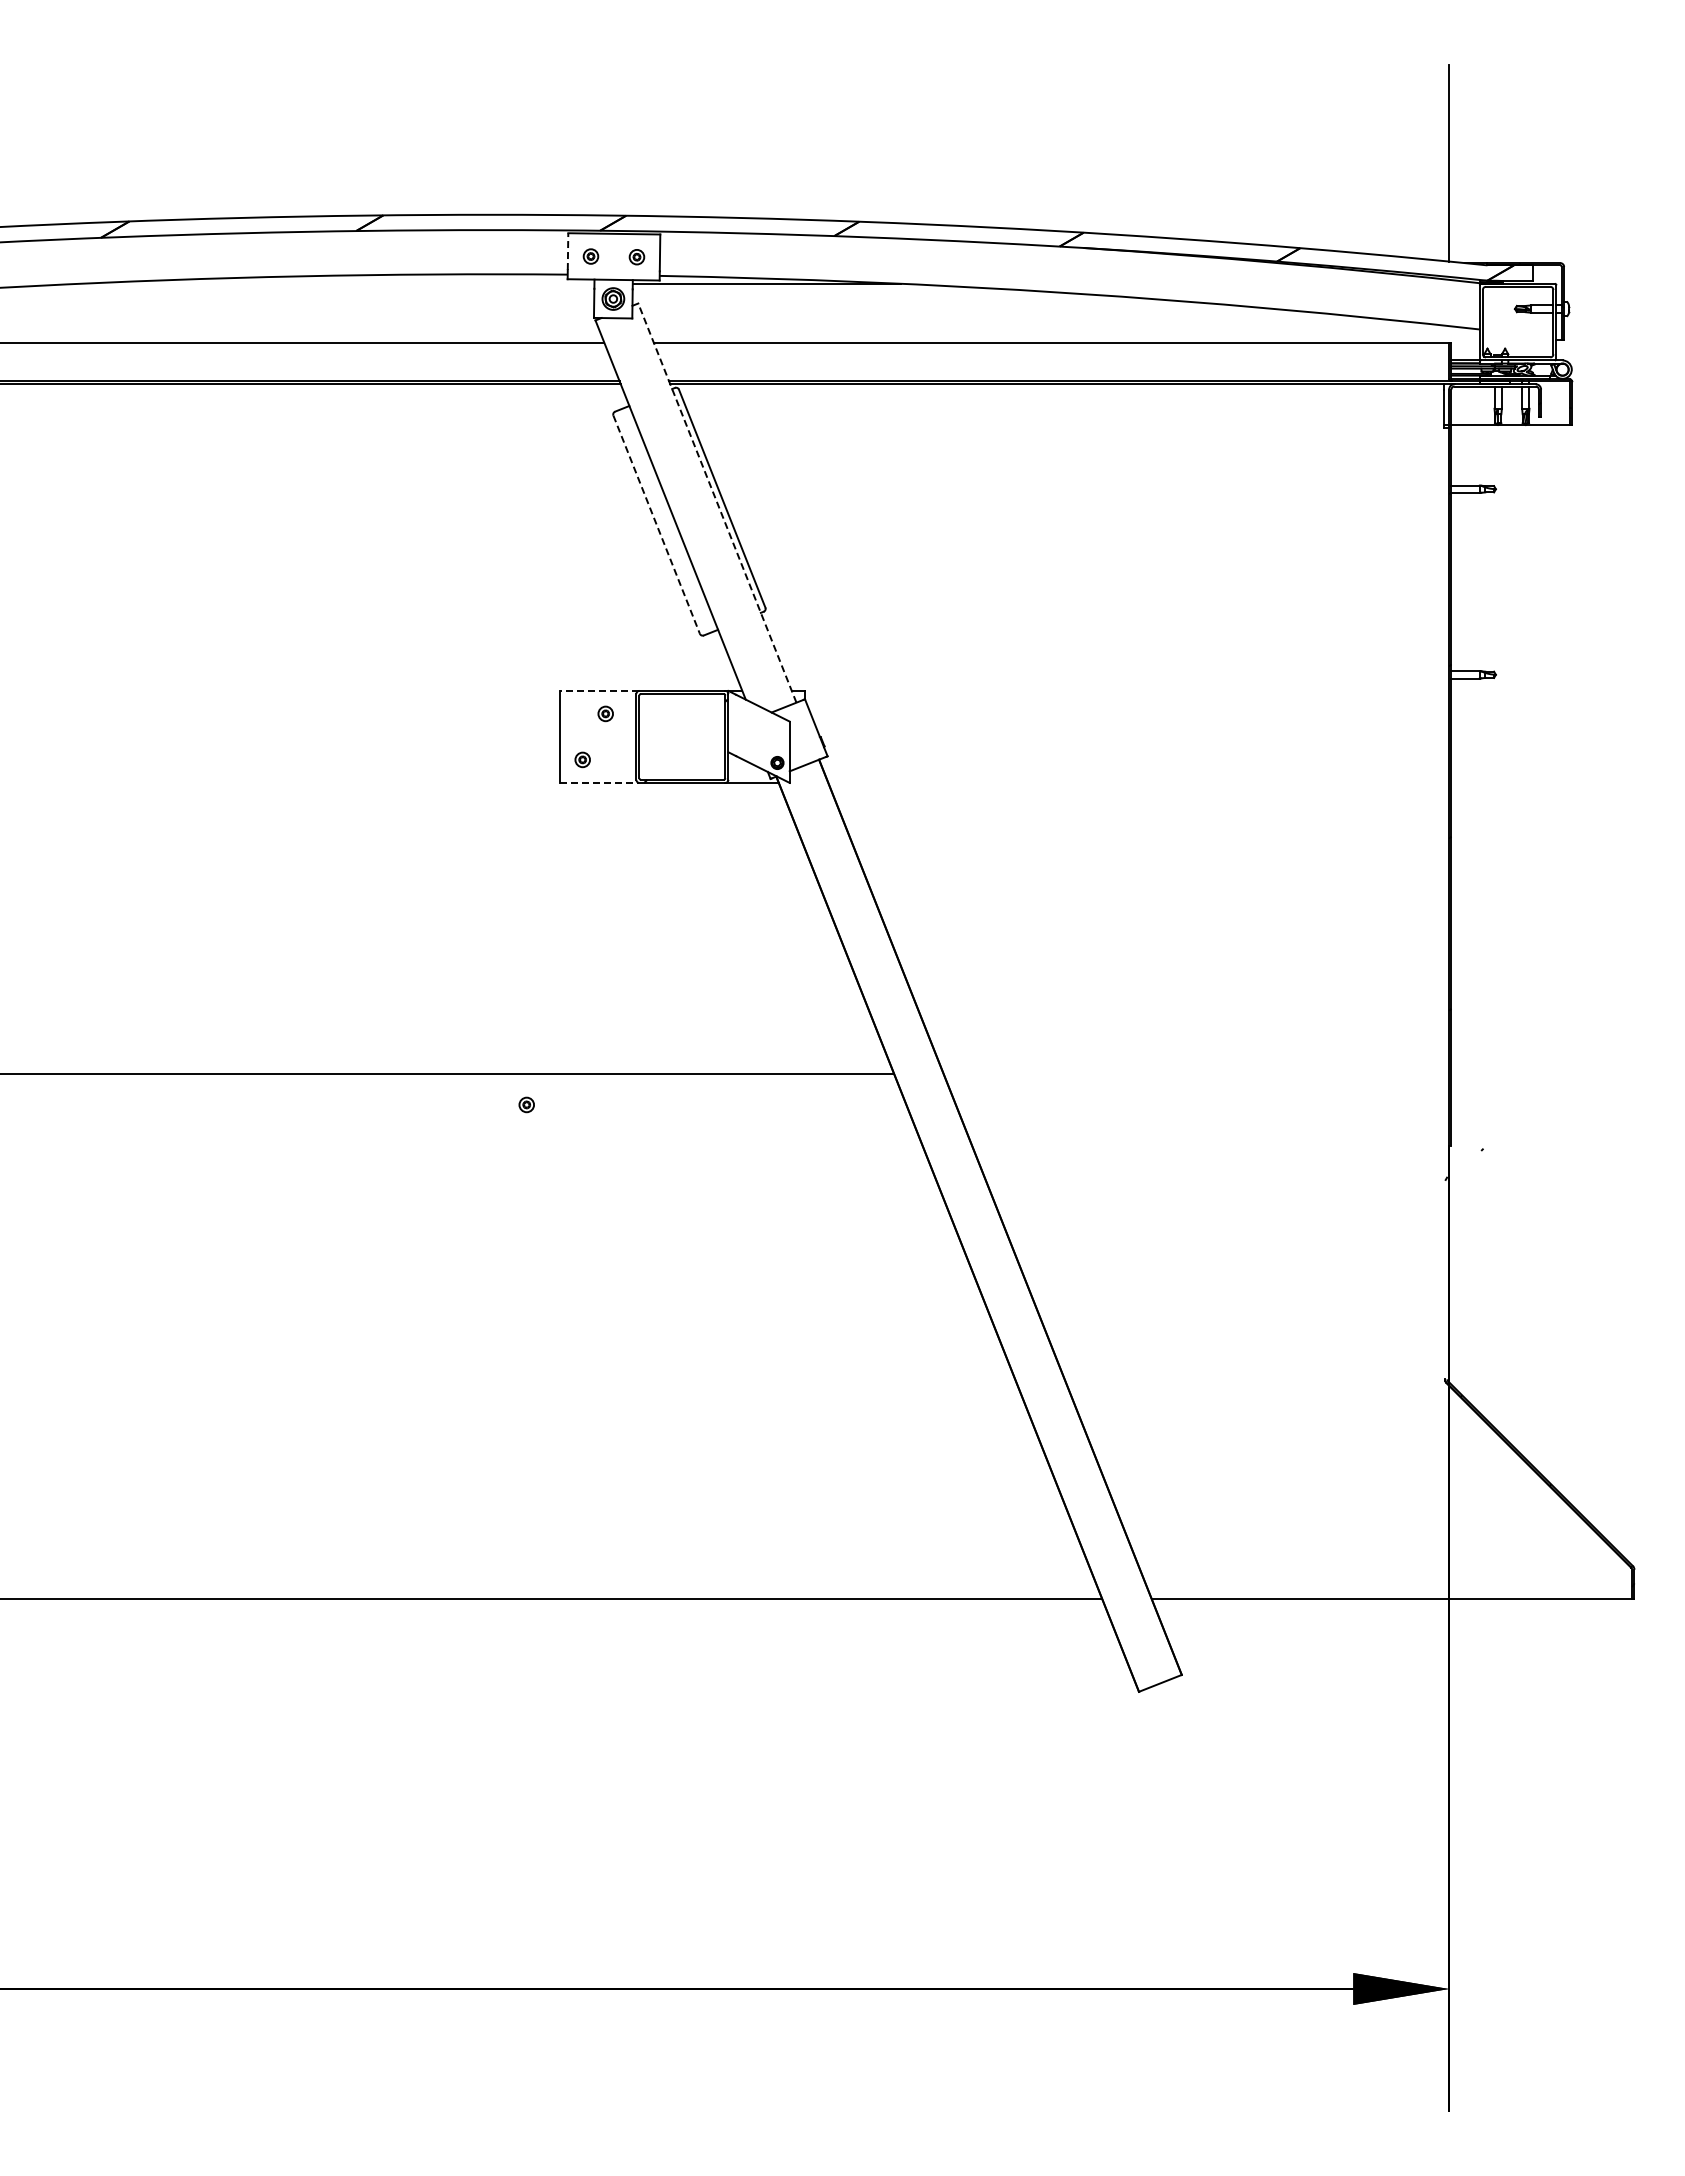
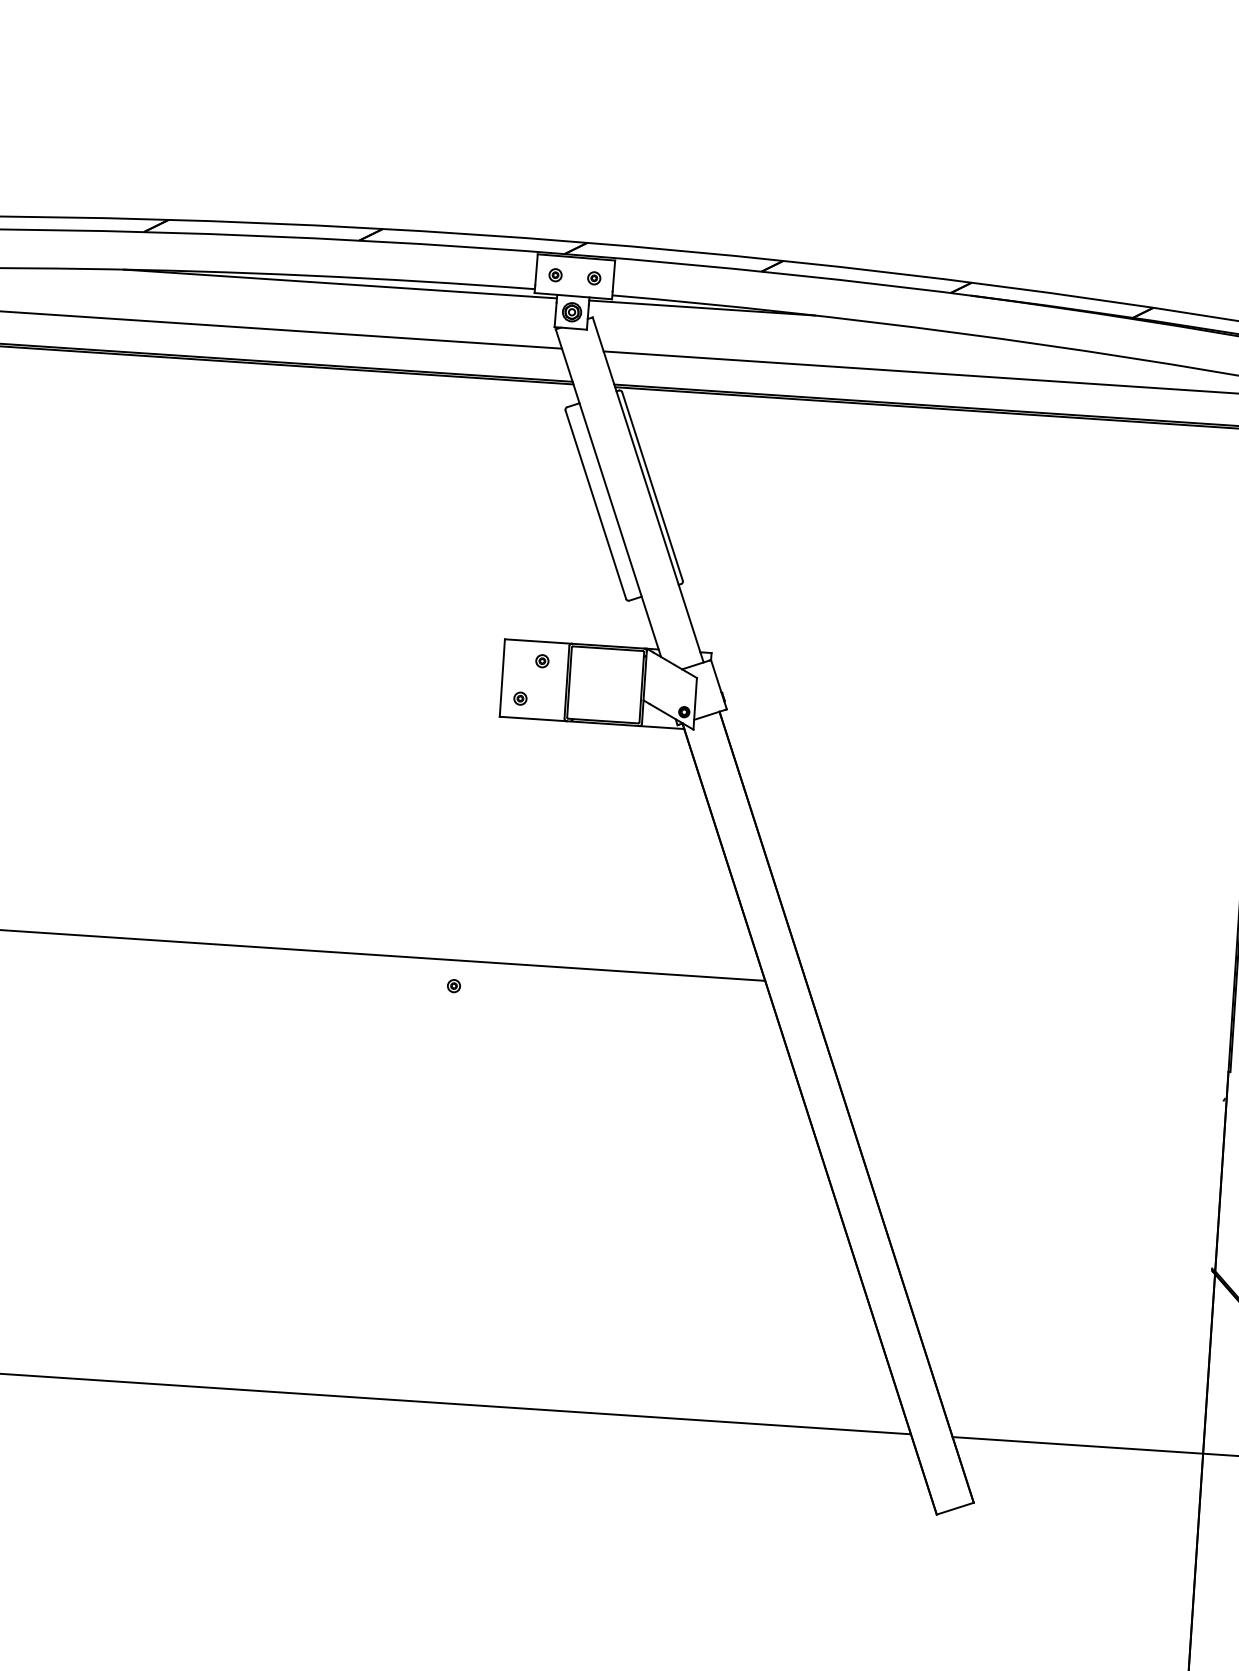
line: (568, 251) -> (536, 269), dashed -> solid
line: (337, 283) -> (340, 283), added
line: (717, 503) -> (648, 490), dashed -> solid
line: (656, 525) -> (595, 505), dashed -> solid
line: (599, 690) -> (538, 641), dashed -> solid
line: (599, 782) -> (533, 718), dashed -> solid

